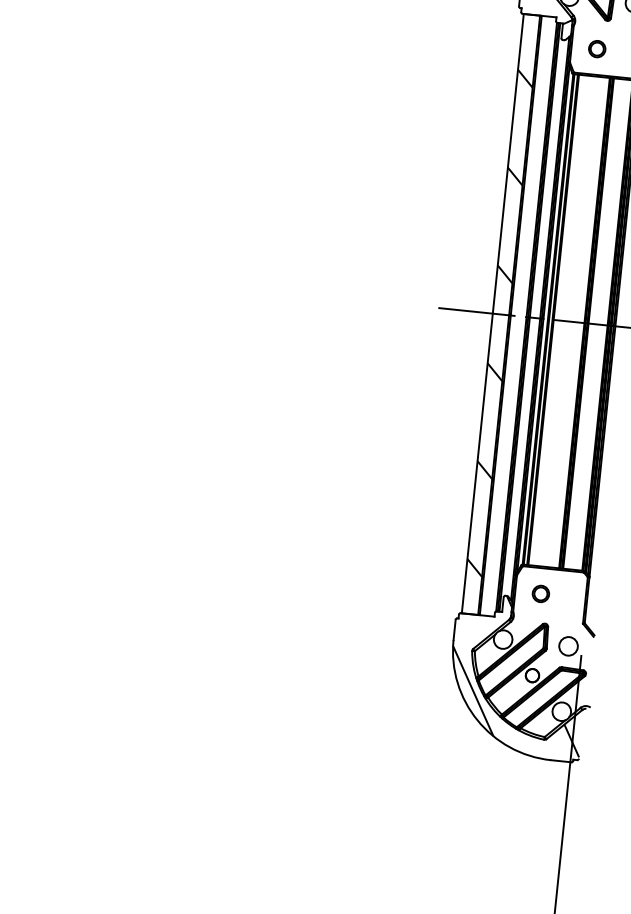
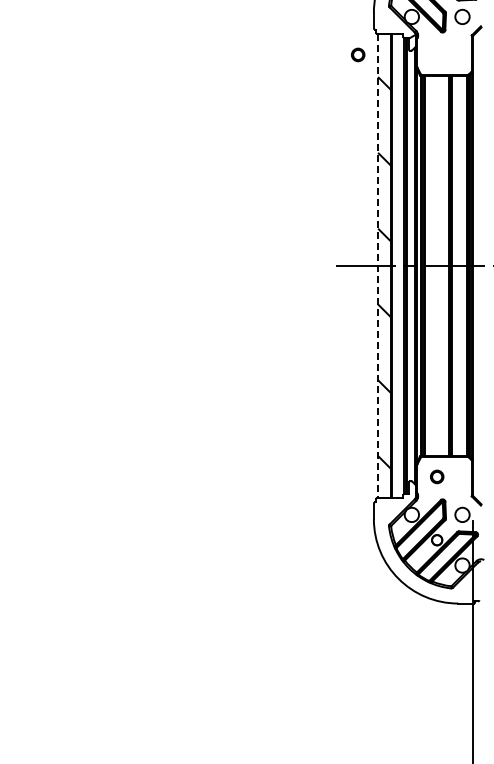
part: (597, 48) -> (358, 54), moved
line: (493, 314) -> (378, 266), solid -> dashed
hatch: (518, 674) -> (426, 540), removed

